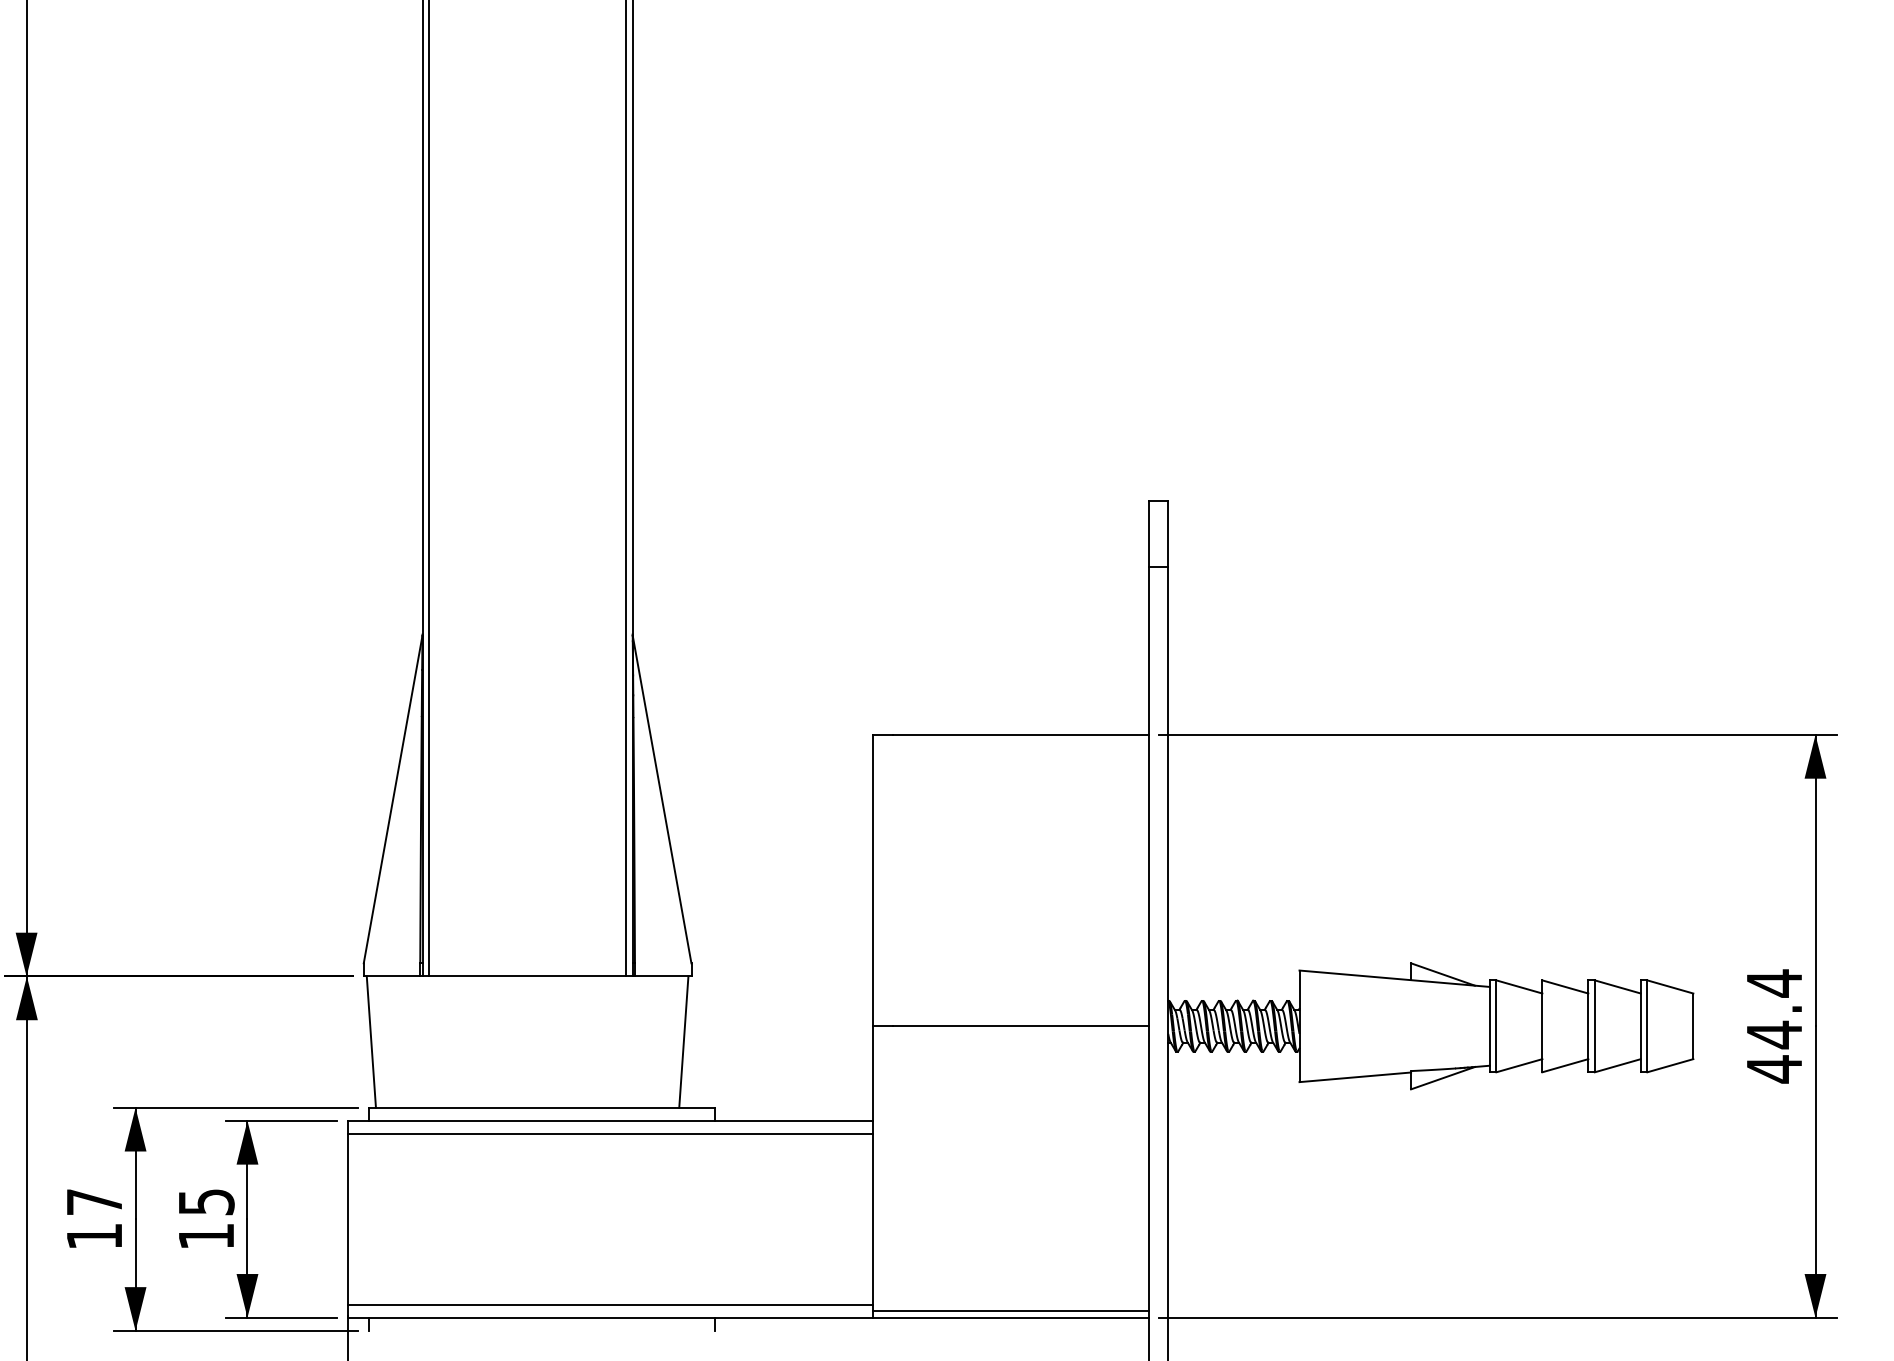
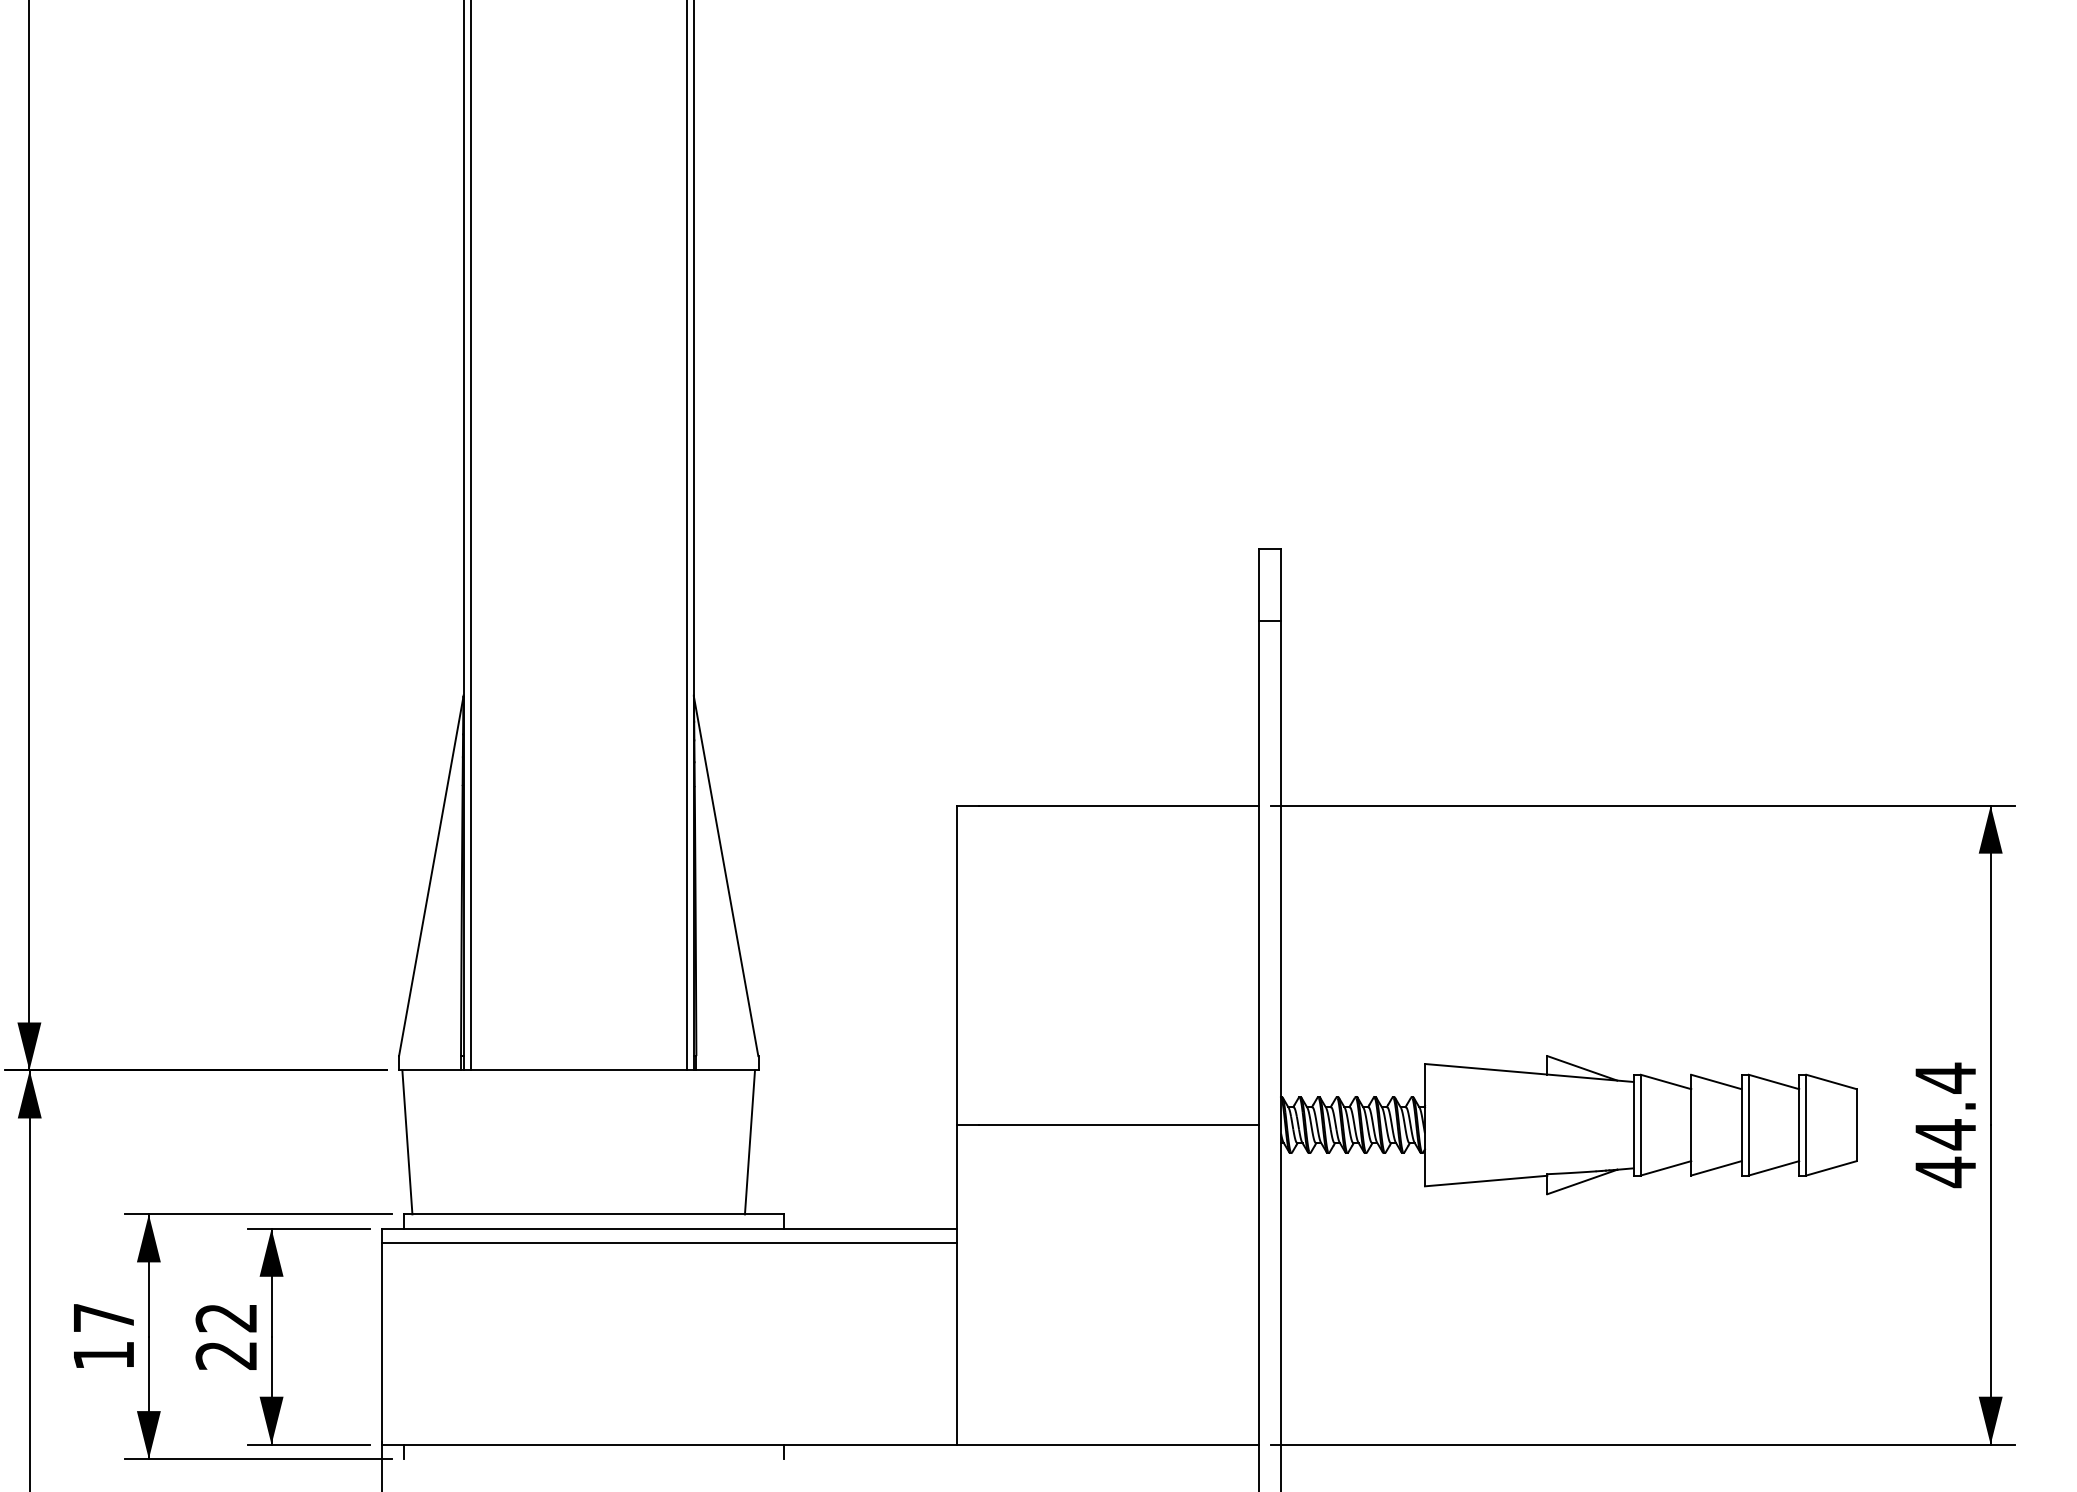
text: (206, 1219) -> (226, 1336), 15 -> 22
line: (610, 1304) -> (669, 1430), removed
line: (1010, 1311) -> (1108, 1437), removed

